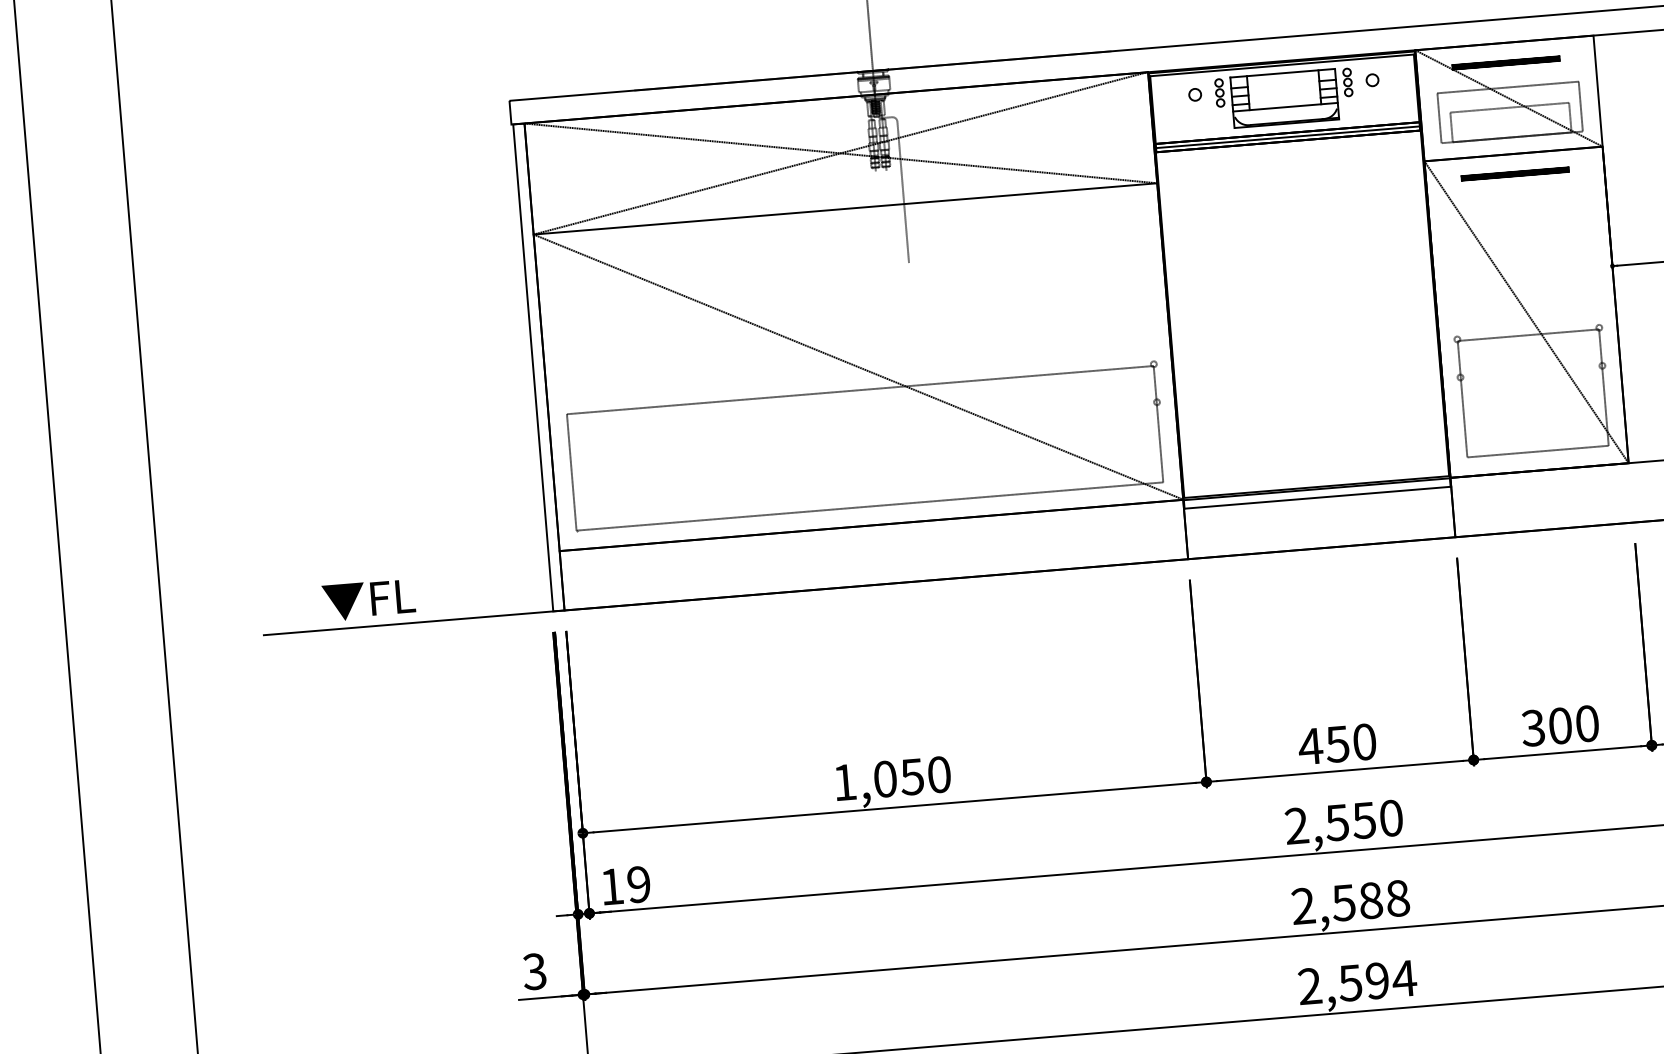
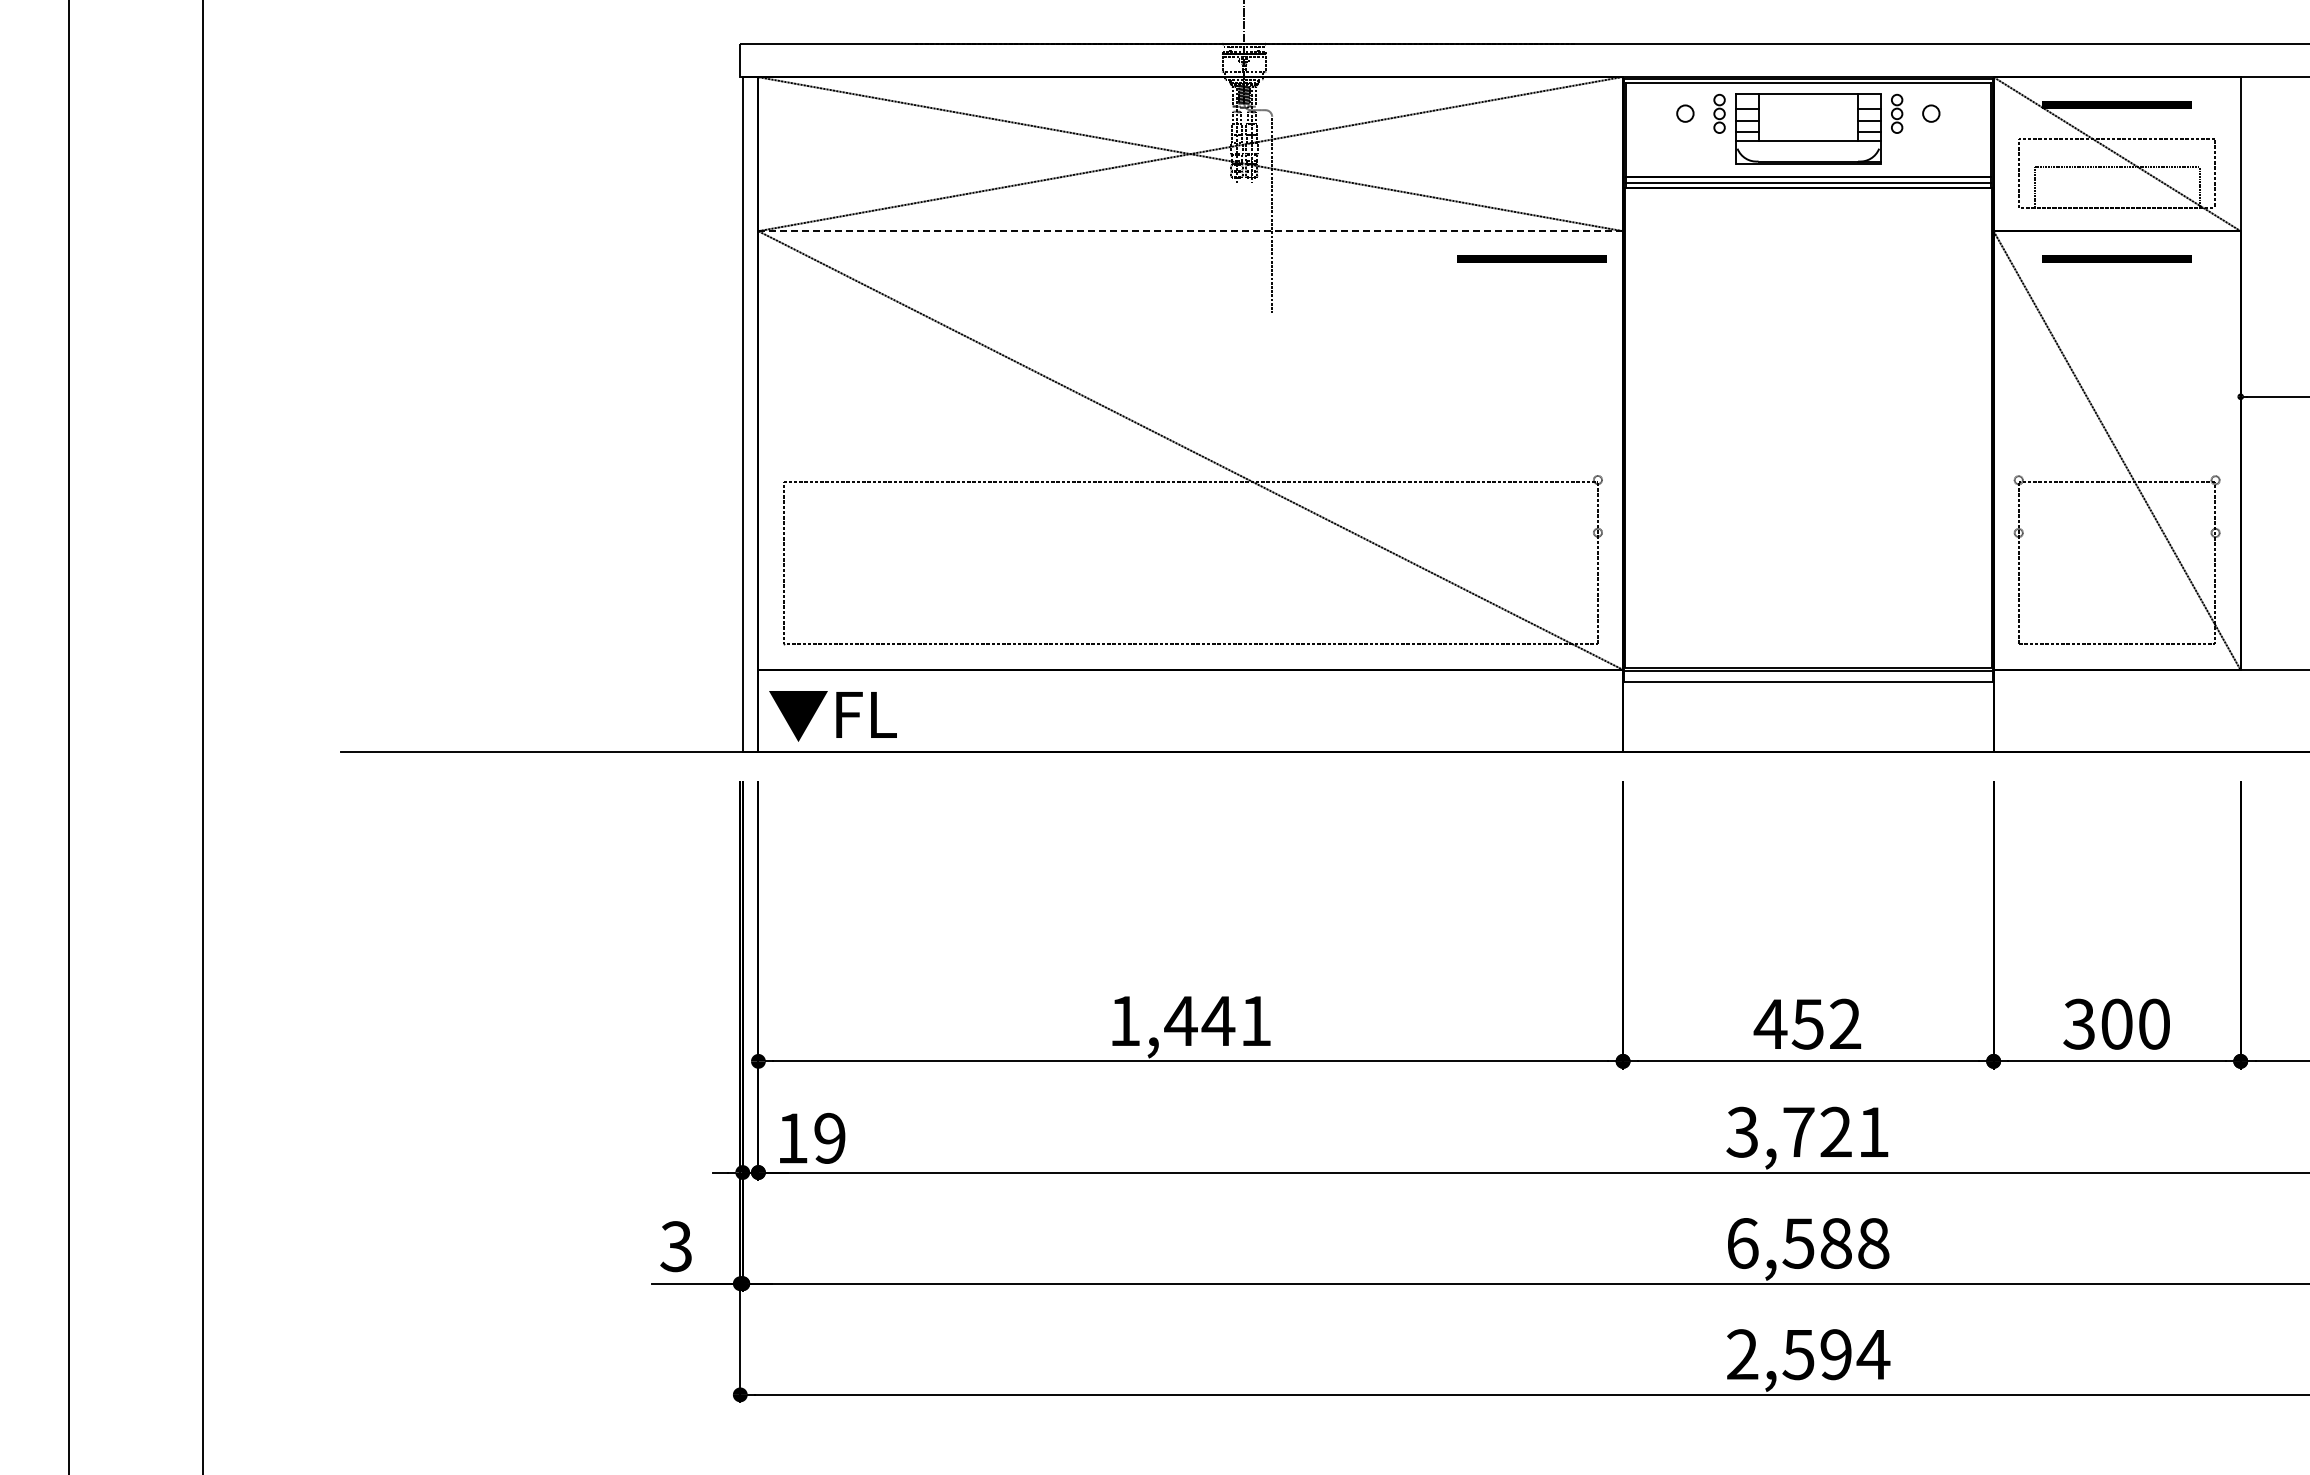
part: (1092, 208) -> (1531, 258), added
line: (845, 209) -> (1190, 231), solid -> dashed
text: (368, 600) -> (832, 716), moved
text: (1364, 741) -> (1845, 1023), 450 -> 452
text: (911, 776) -> (1217, 1020), 1,050 -> 1,441
text: (1343, 821) -> (1807, 1131), 2,550 -> 3,721
text: (1303, 906) -> (1742, 1243), 2,588 -> 6,588

